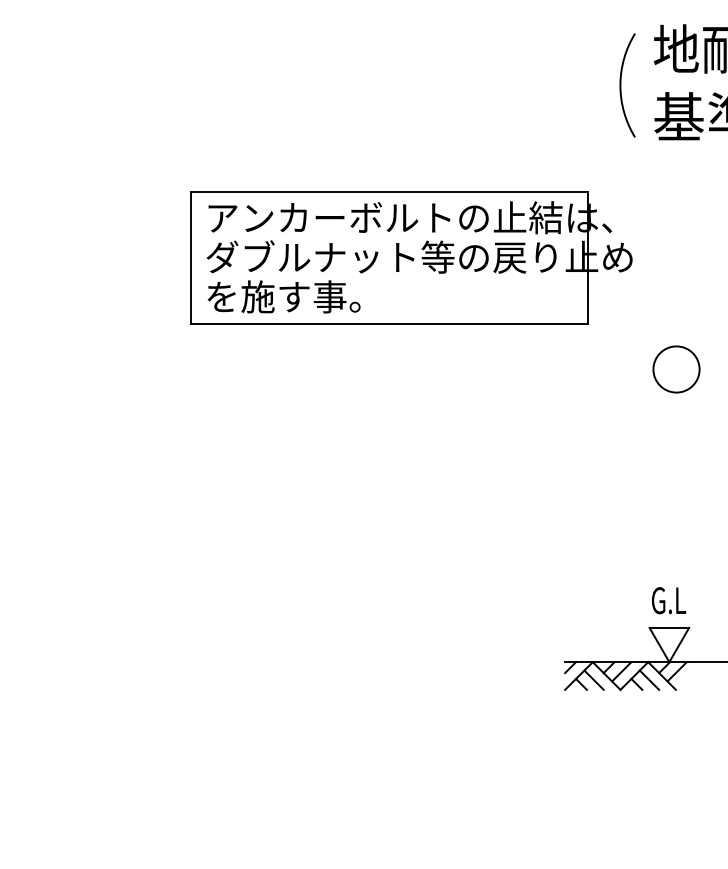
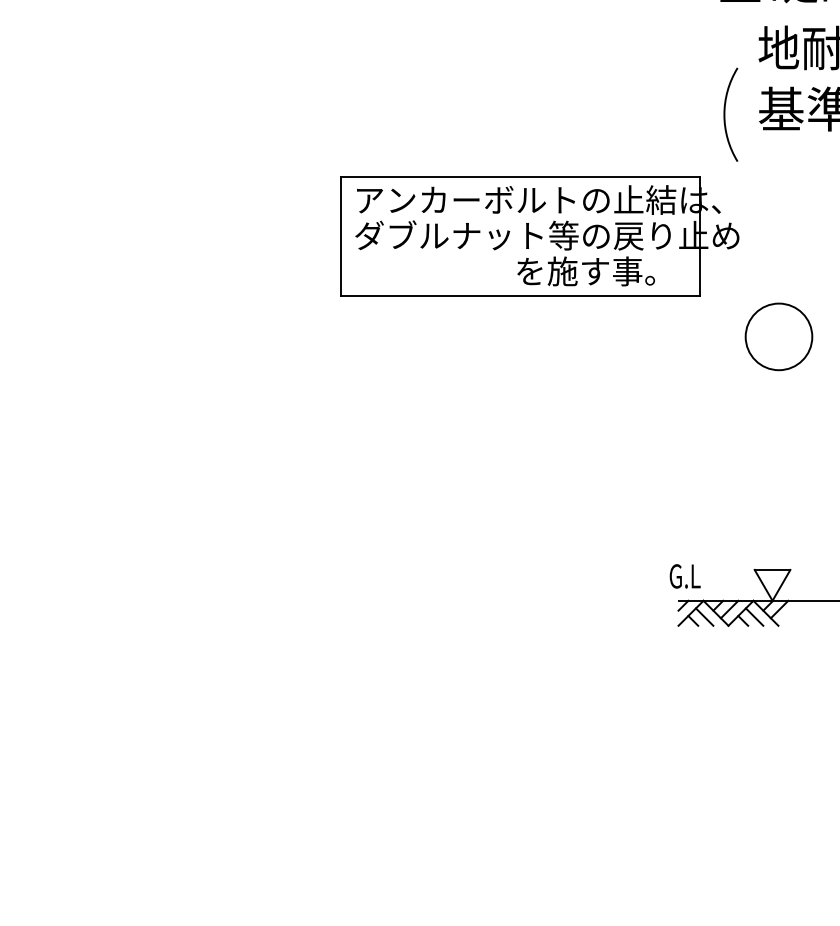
arc: (621, 85) -> (725, 114), moved
text: (283, 296) -> (585, 271), moved
circle: (675, 369) -> (778, 336), size x1.6
text: (668, 600) -> (684, 576), moved

